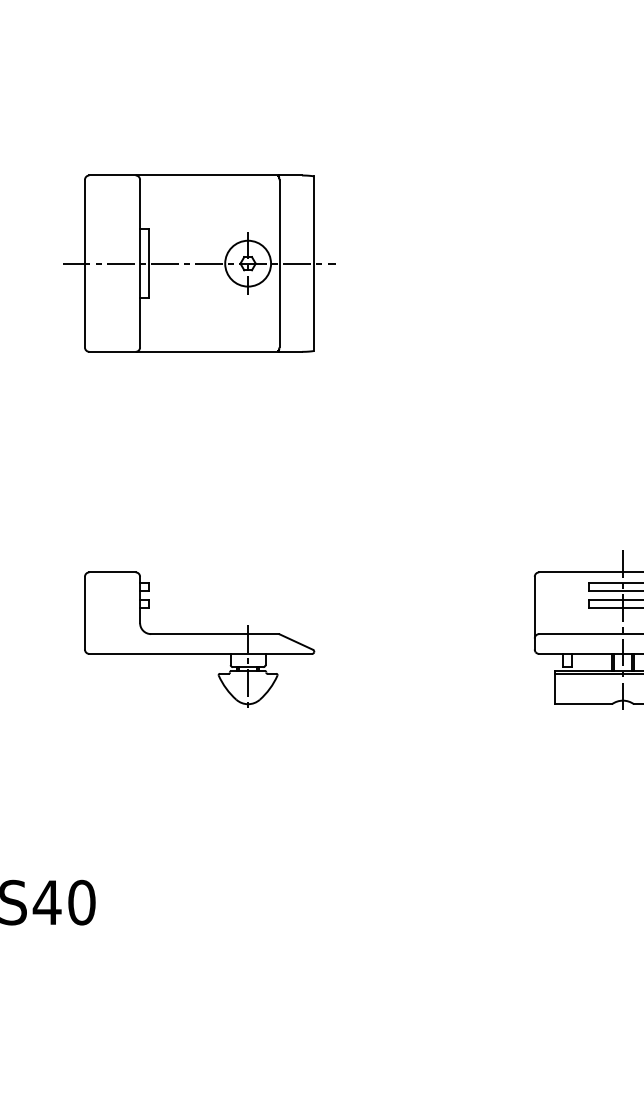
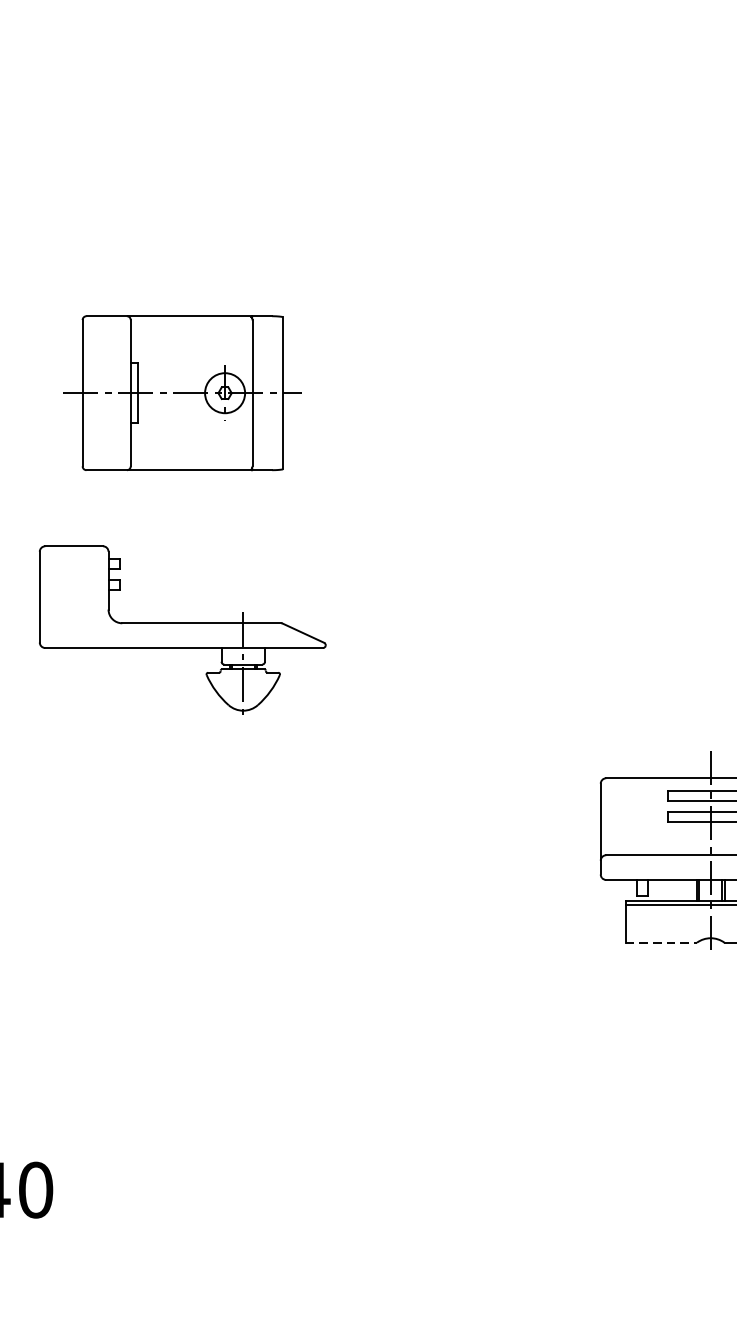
part: (199, 263) -> (182, 393), size x0.7
part: (199, 639) -> (182, 630), moved
line: (583, 704) -> (661, 943), solid -> dashed

